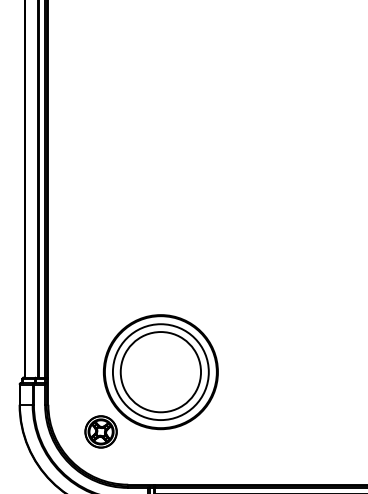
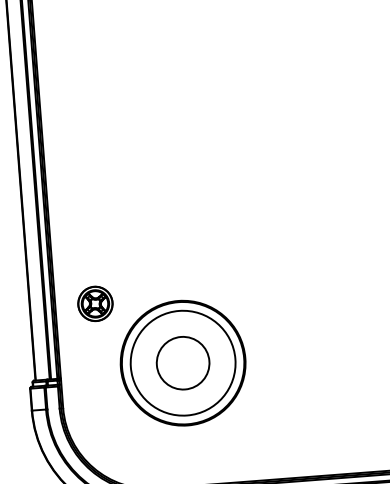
circle: (160, 372) -> (182, 363), size x0.6
part: (100, 431) -> (94, 303), moved

